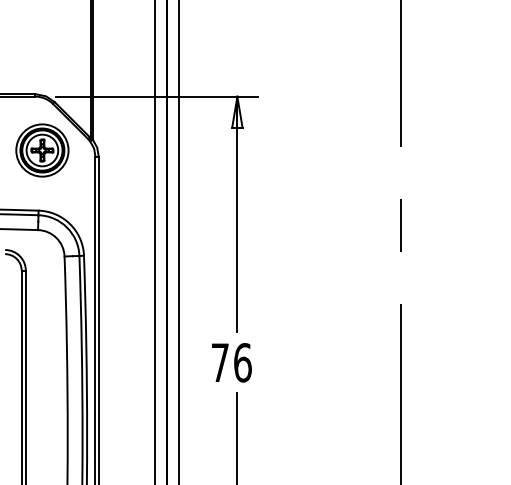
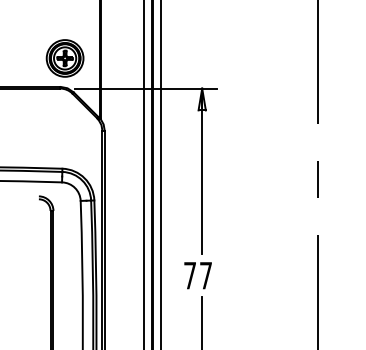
part: (41, 150) -> (64, 58), moved
text: (243, 362) -> (206, 275), 76 -> 77

